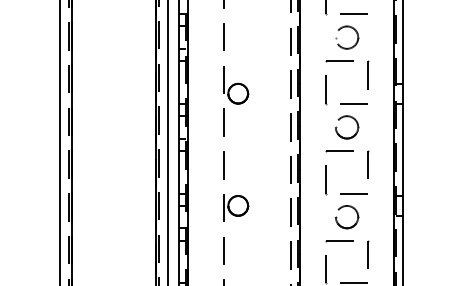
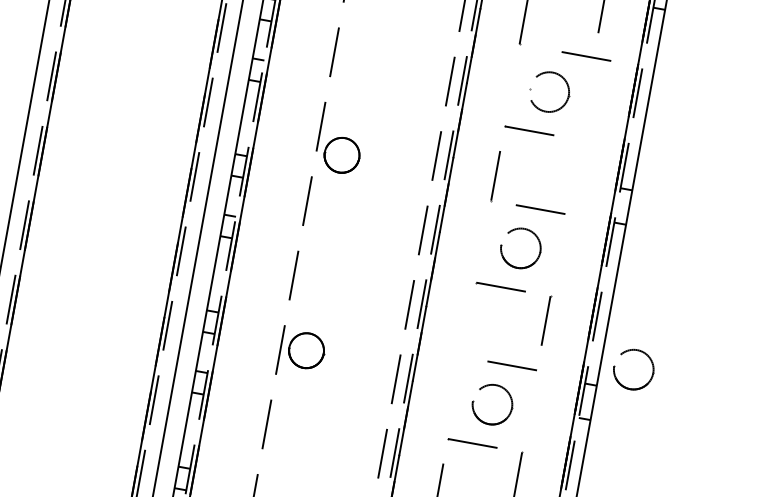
line: (353, 13) -> (585, 55), moved
line: (368, 74) -> (574, 163), removed
line: (326, 180) -> (468, 334), removed
part: (430, 188) -> (646, 381), added

